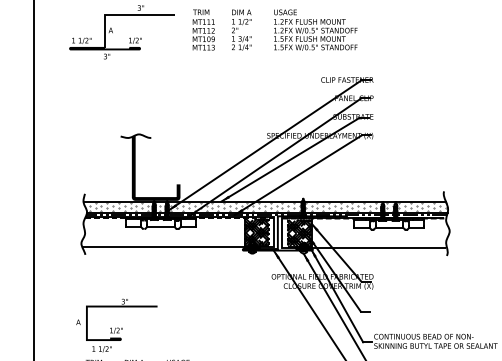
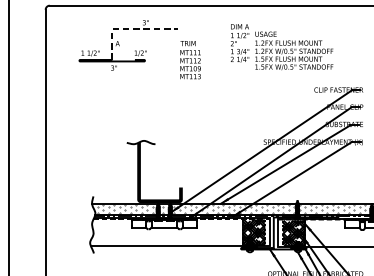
line: (123, 15) -> (129, 29), solid -> dashed
text: (203, 29) -> (190, 59), moved
text: (315, 29) -> (294, 50), moved

